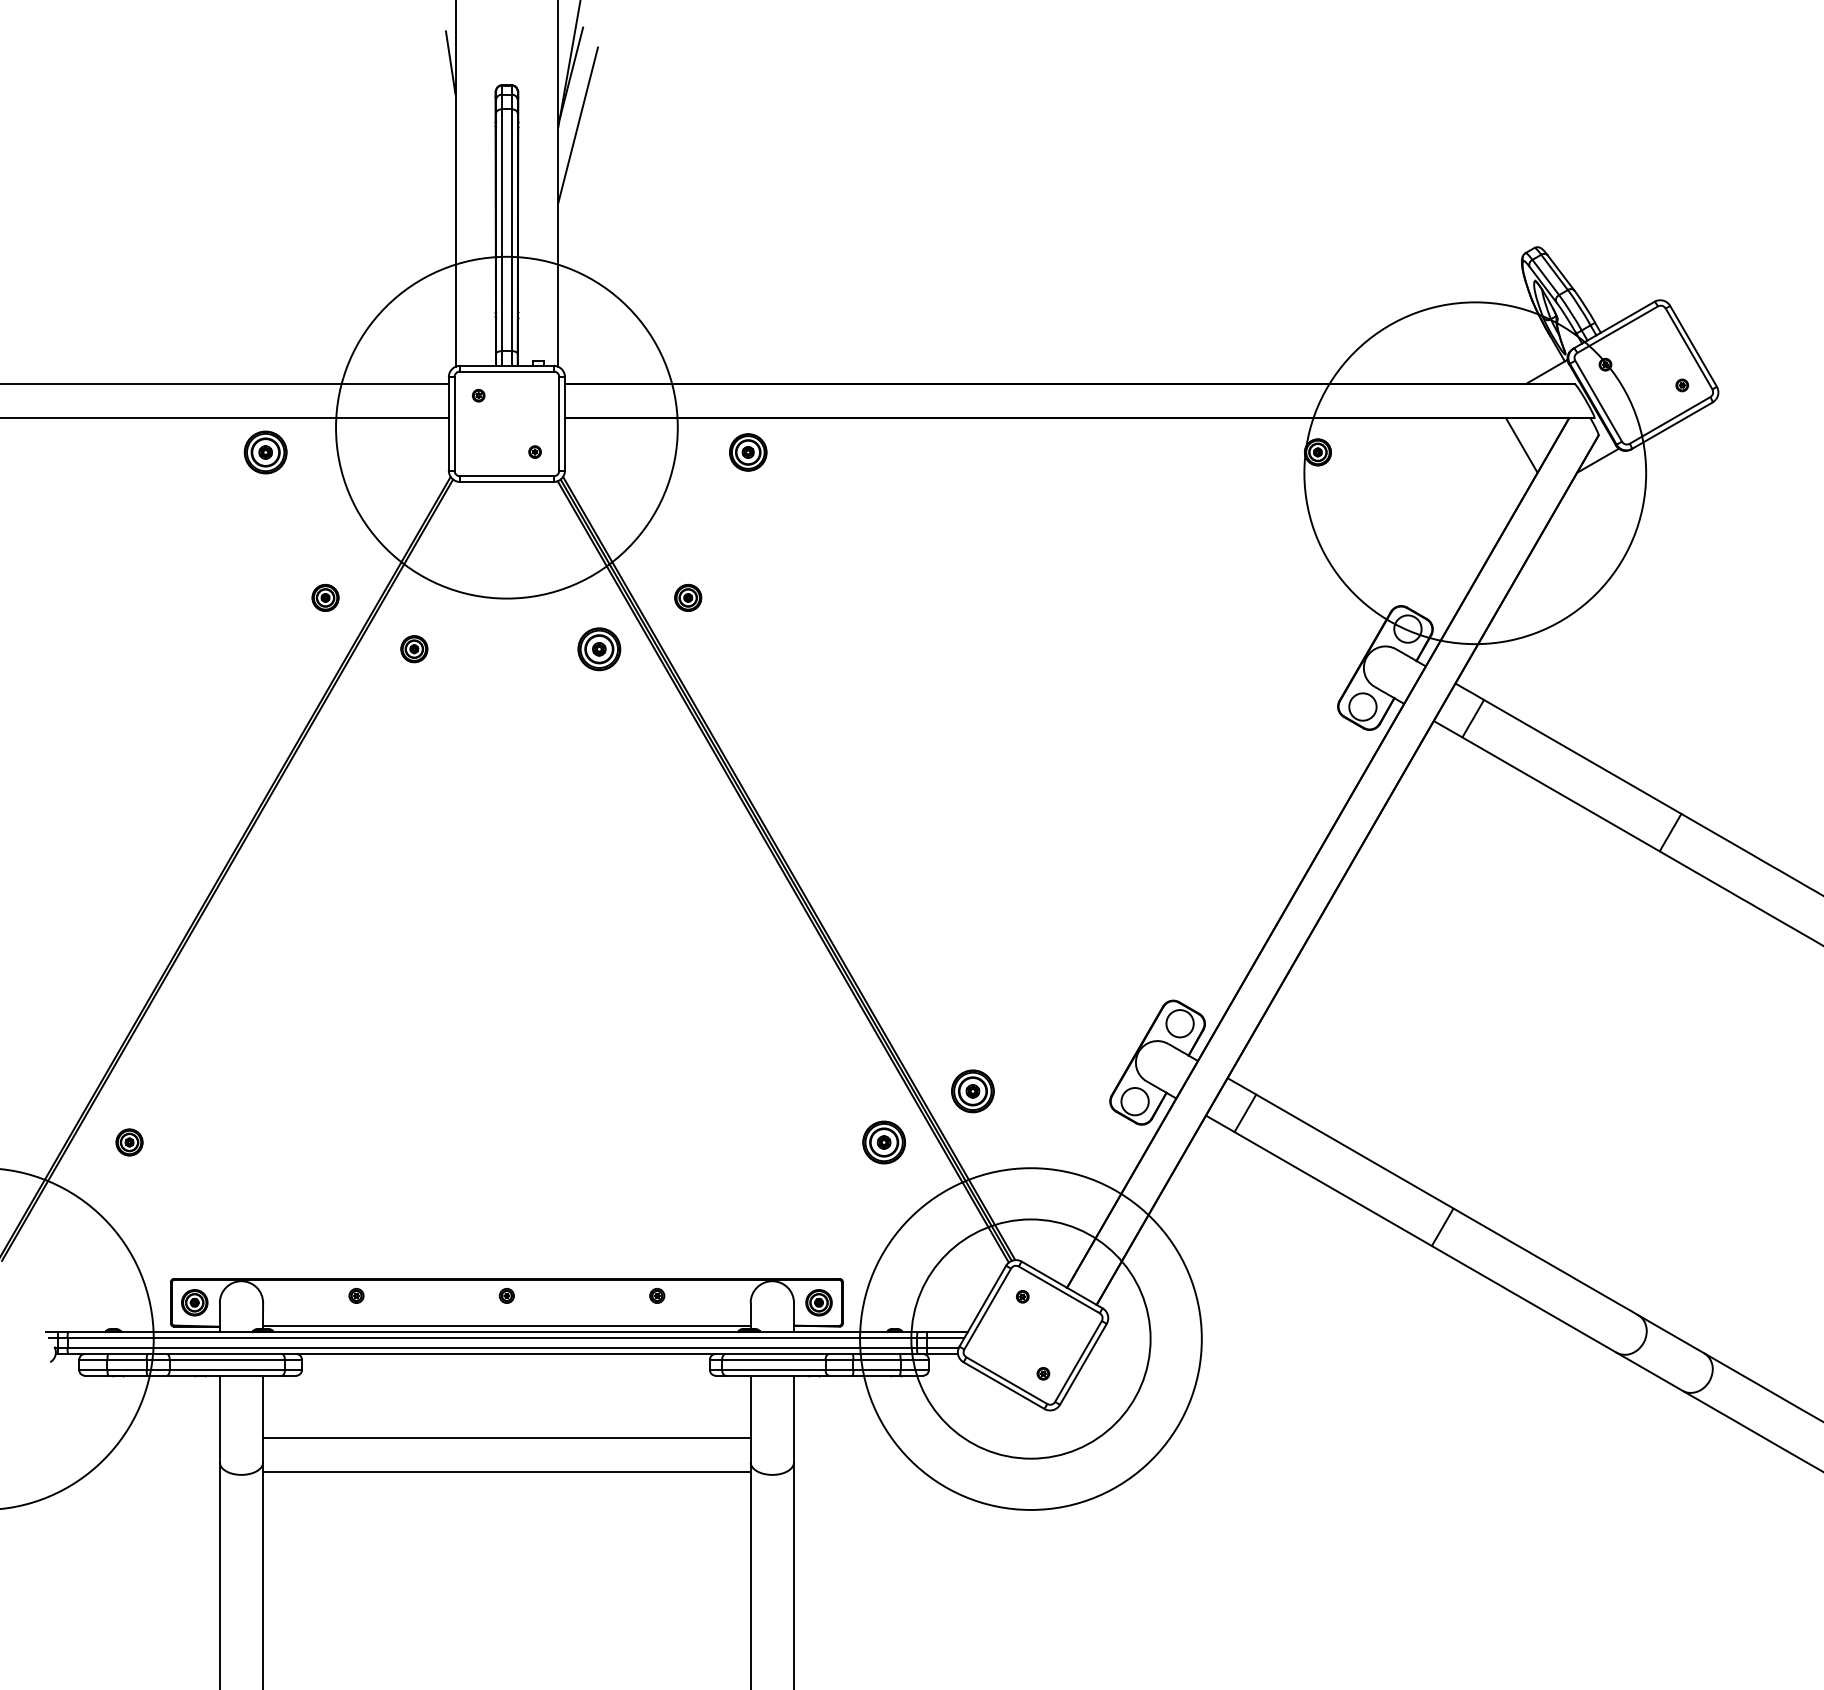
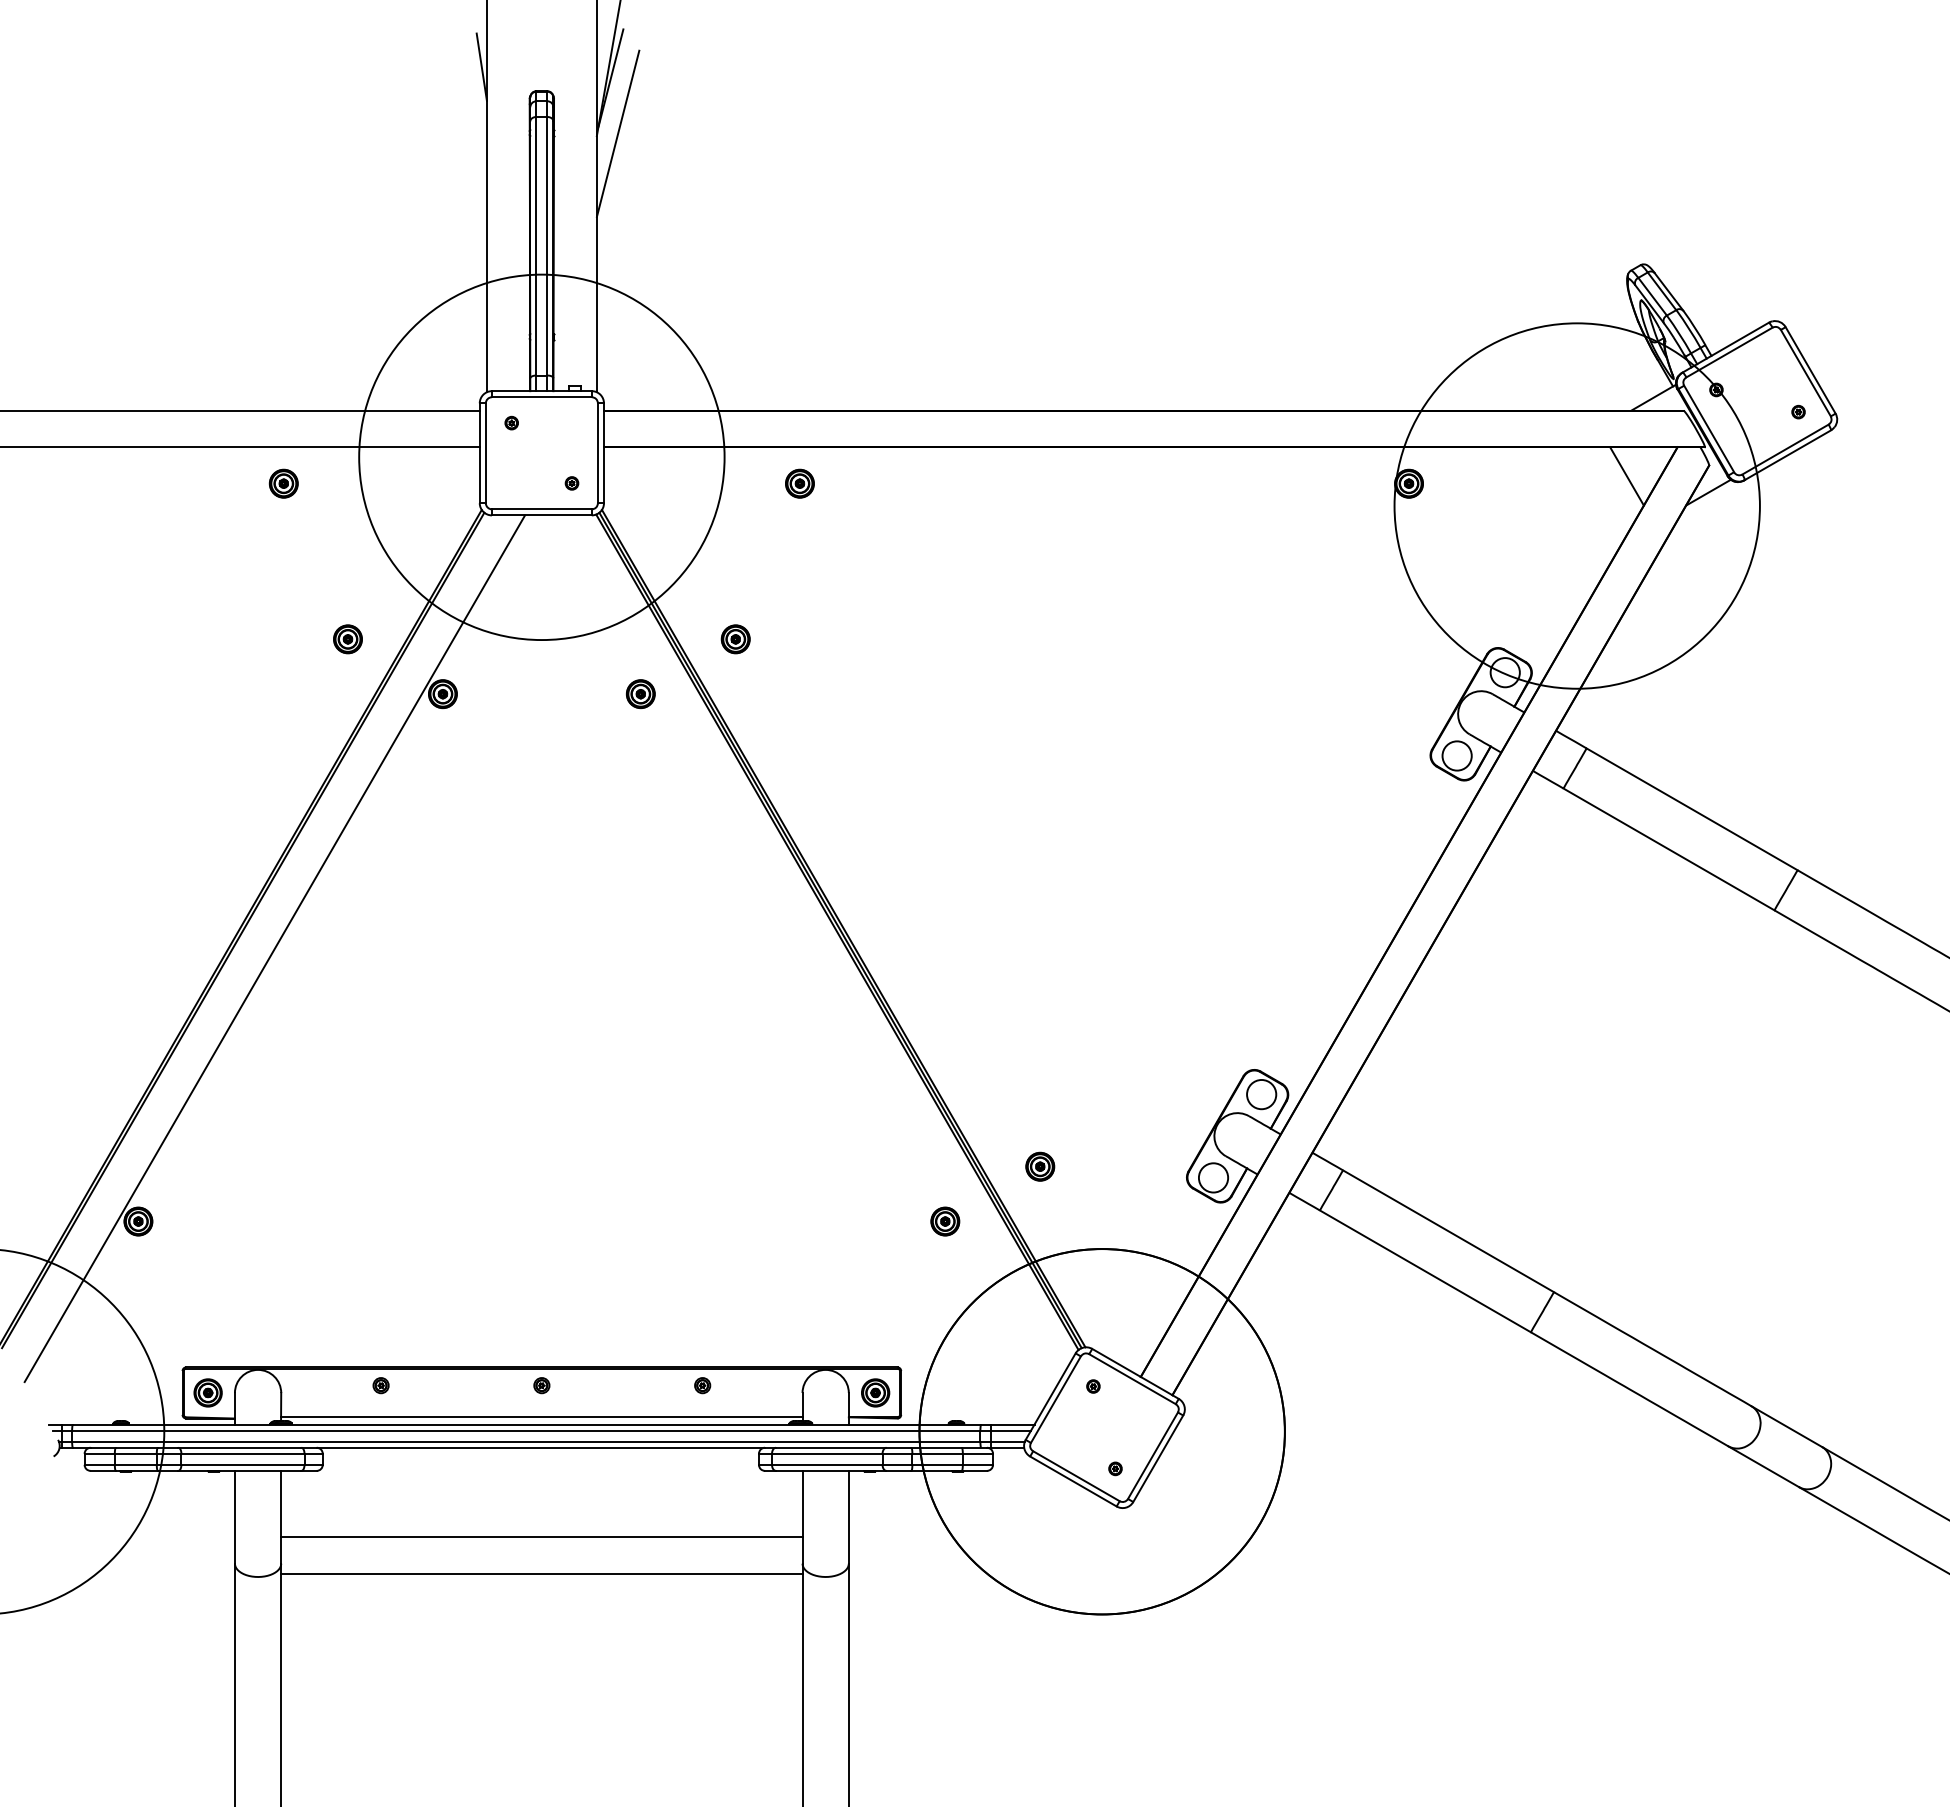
part: (265, 452) -> (283, 483), size x0.62
part: (747, 452) -> (799, 483), size x0.71
part: (599, 648) -> (640, 693), size x0.62
line: (256, 887) -> (274, 948), added
part: (973, 1090) -> (1040, 1166), size x0.62
part: (884, 1142) -> (945, 1221), size x0.62
circle: (1030, 1338) -> (1101, 1431), size x1.43

